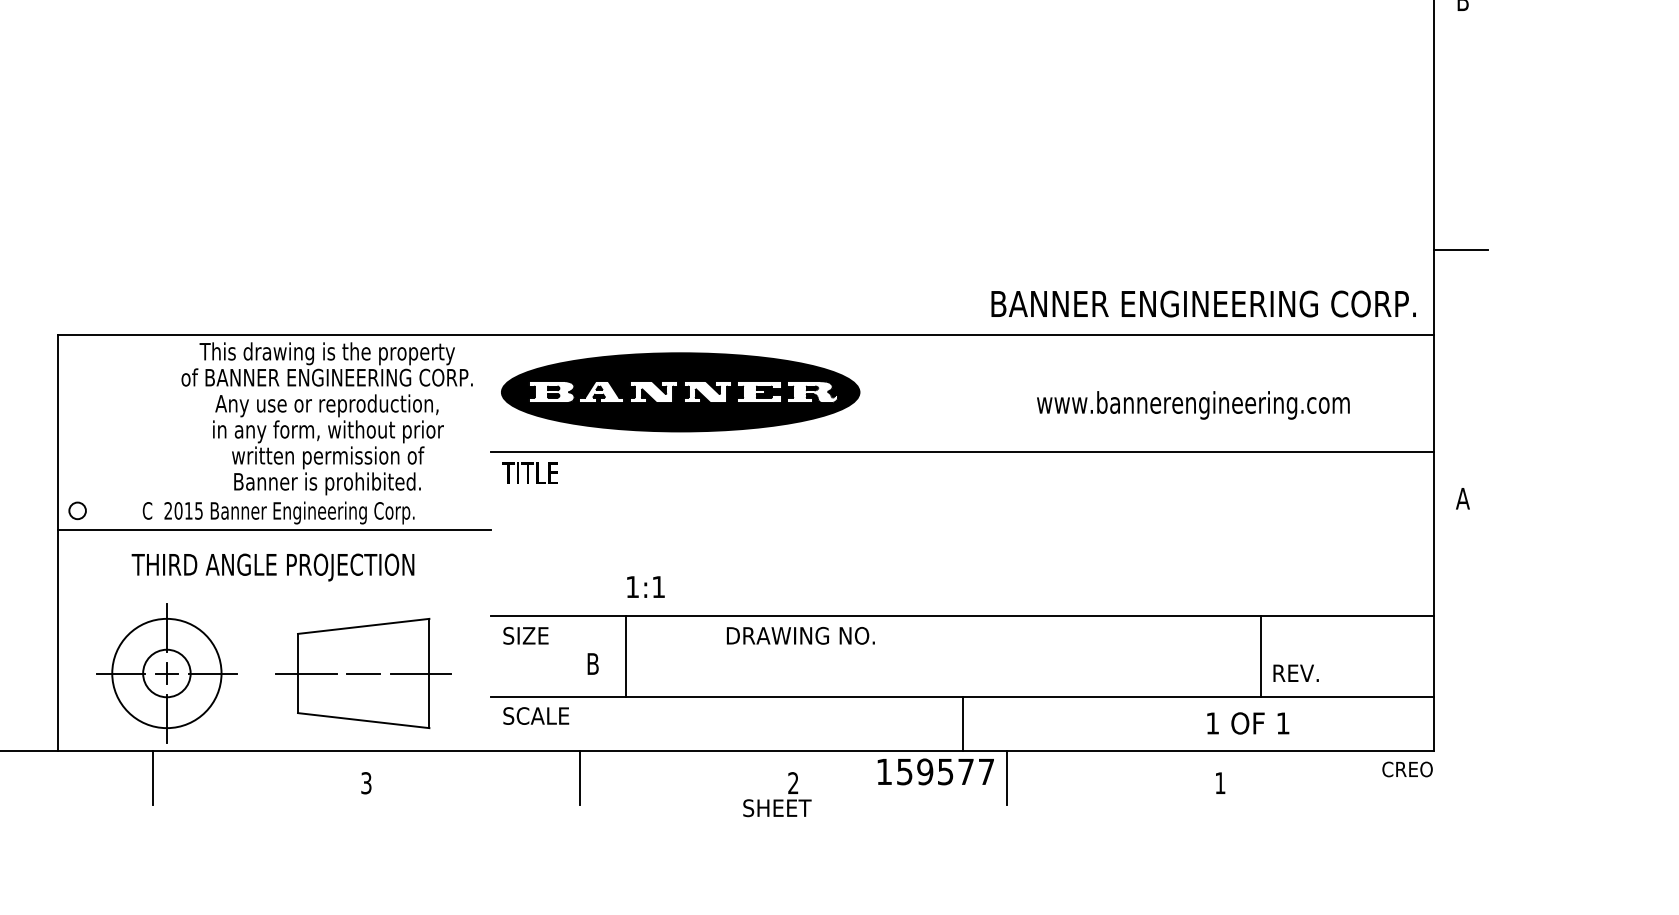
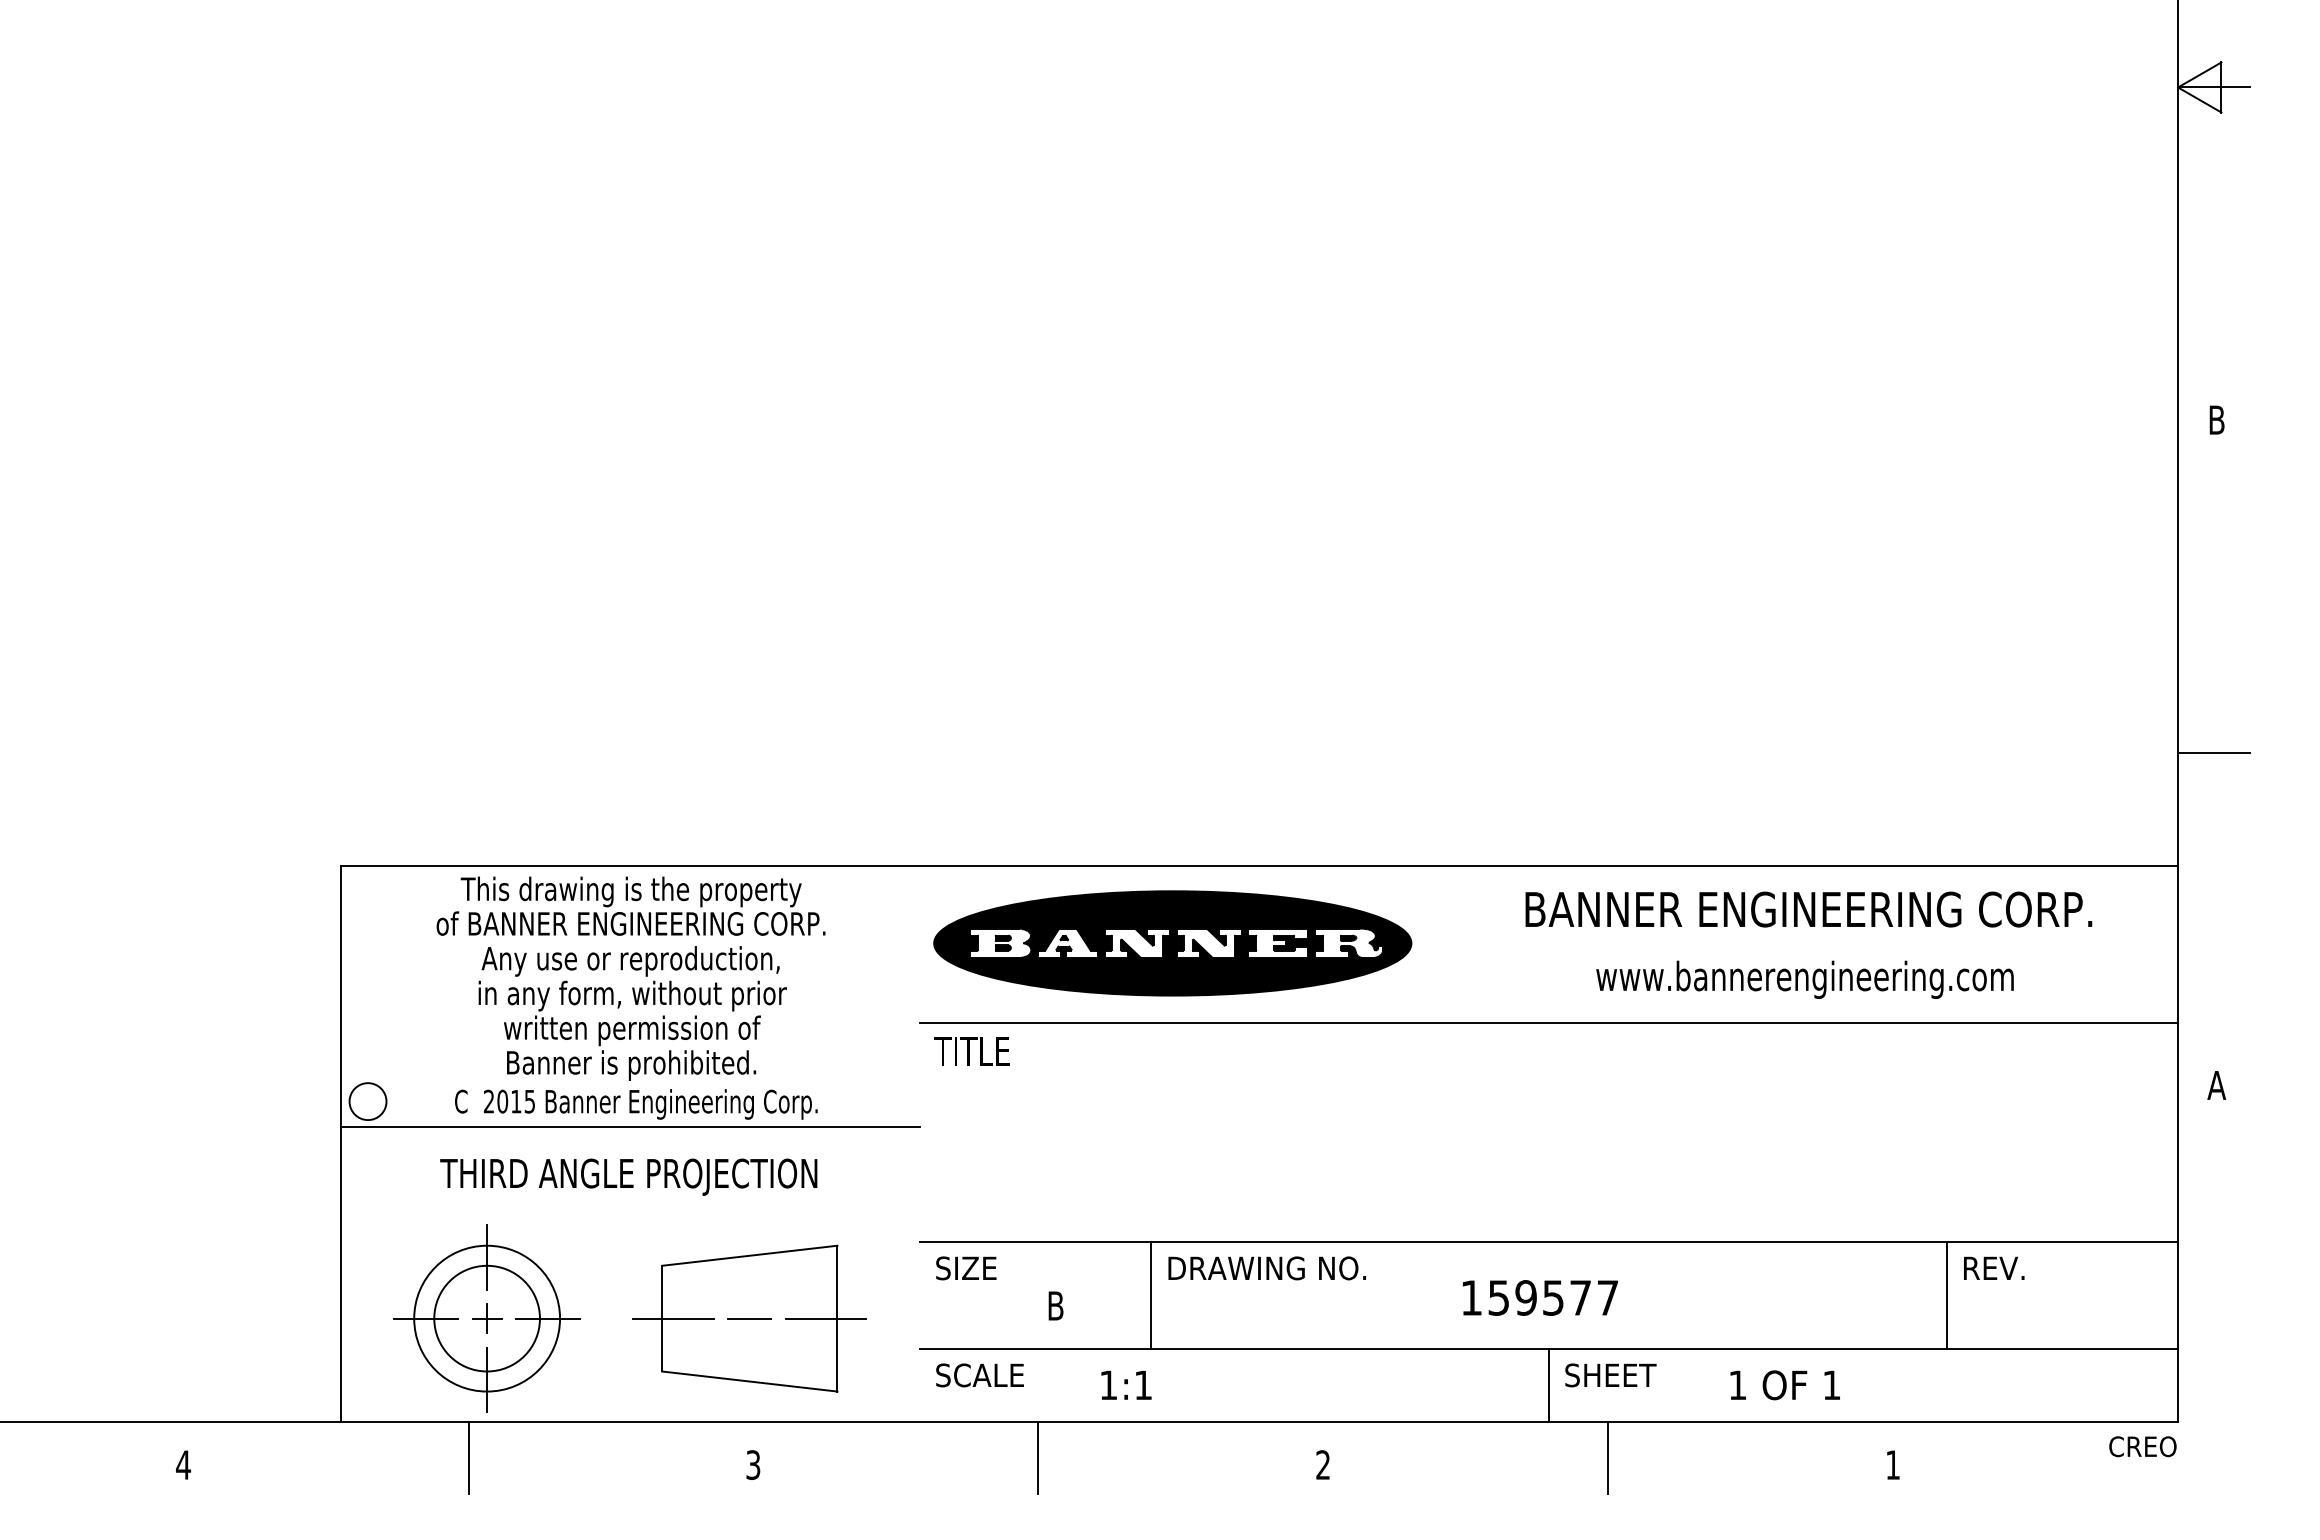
text: (1203, 303) -> (1808, 909), moved
text: (1192, 405) -> (1804, 979), moved
text: (326, 418) -> (630, 978), moved
circle: (77, 510) -> (367, 1101), size x1.67
text: (645, 586) -> (1126, 1384), moved
text: (800, 635) -> (1266, 1268), moved
line: (625, 656) -> (1151, 1295), moved
text: (1296, 672) -> (1994, 1267), moved
circle: (166, 673) -> (486, 1318), size x1.67
text: (1247, 723) -> (1784, 1385), moved
text: (935, 771) -> (1539, 1297), moved
text: (777, 808) -> (1610, 1375), moved

